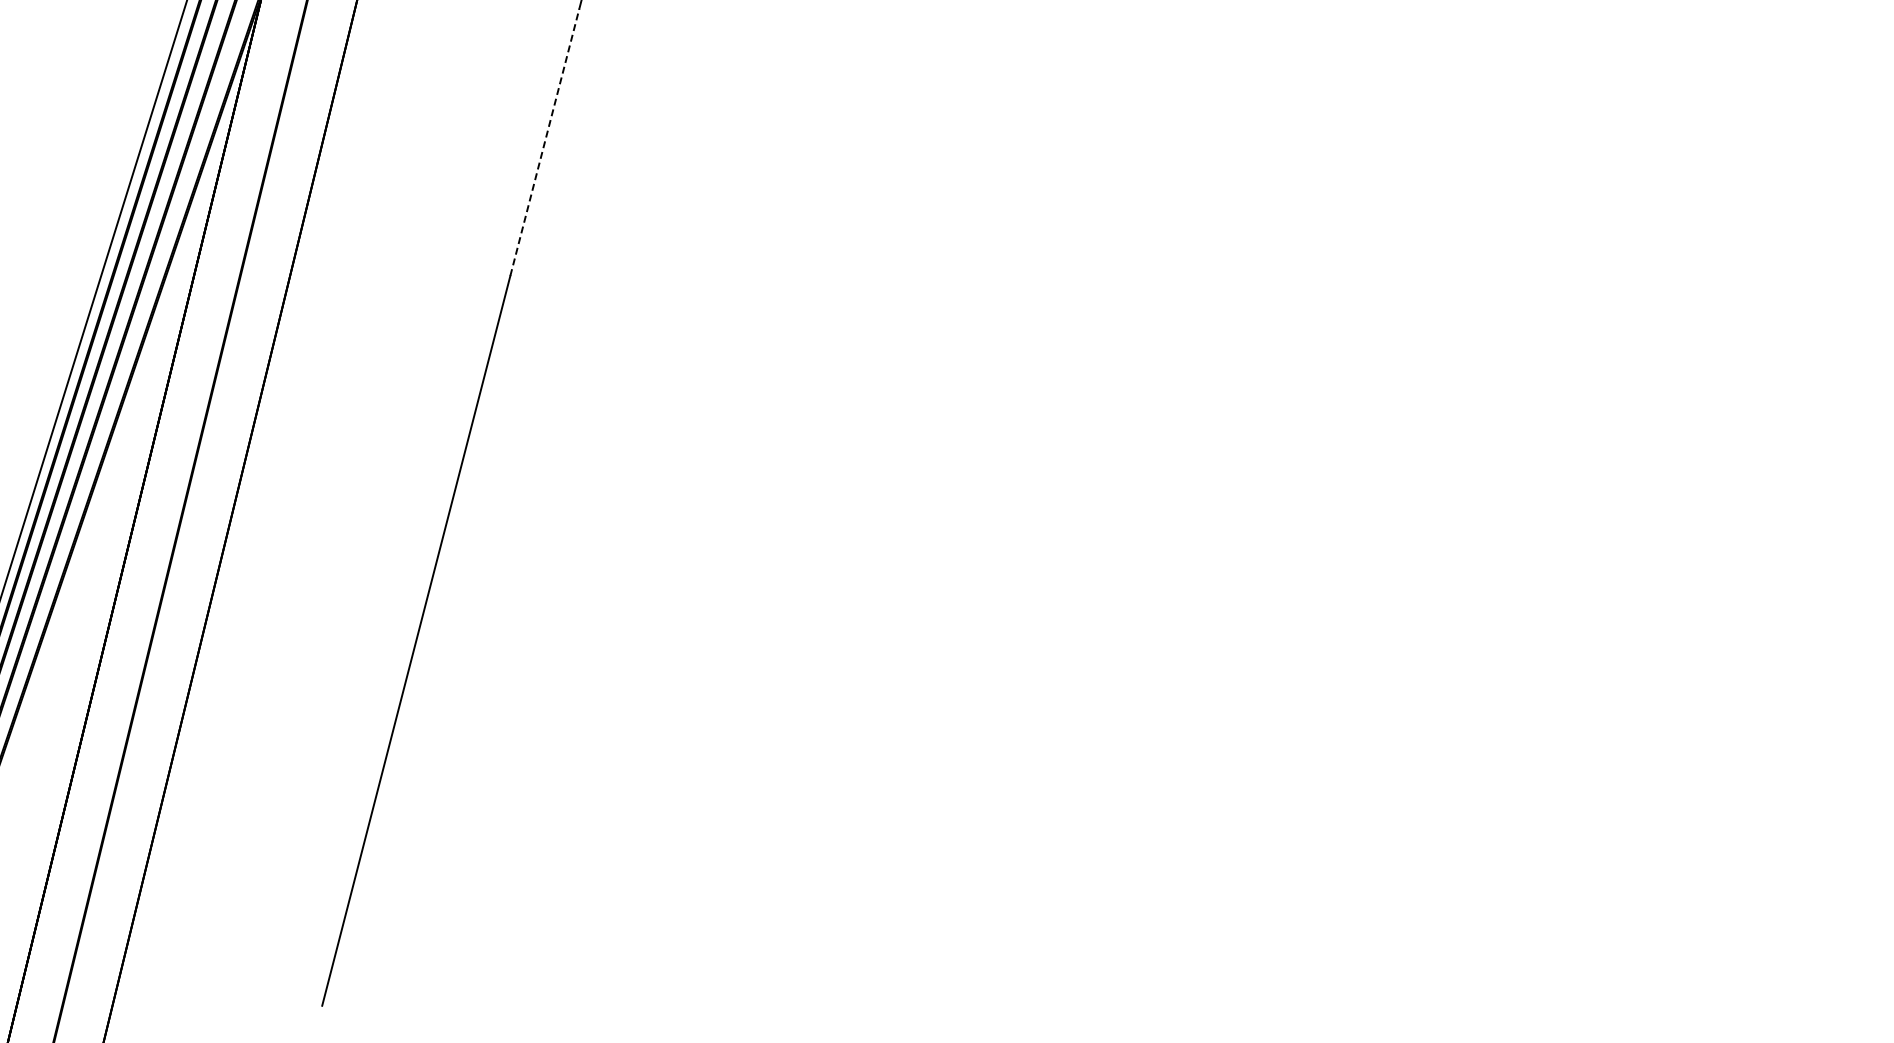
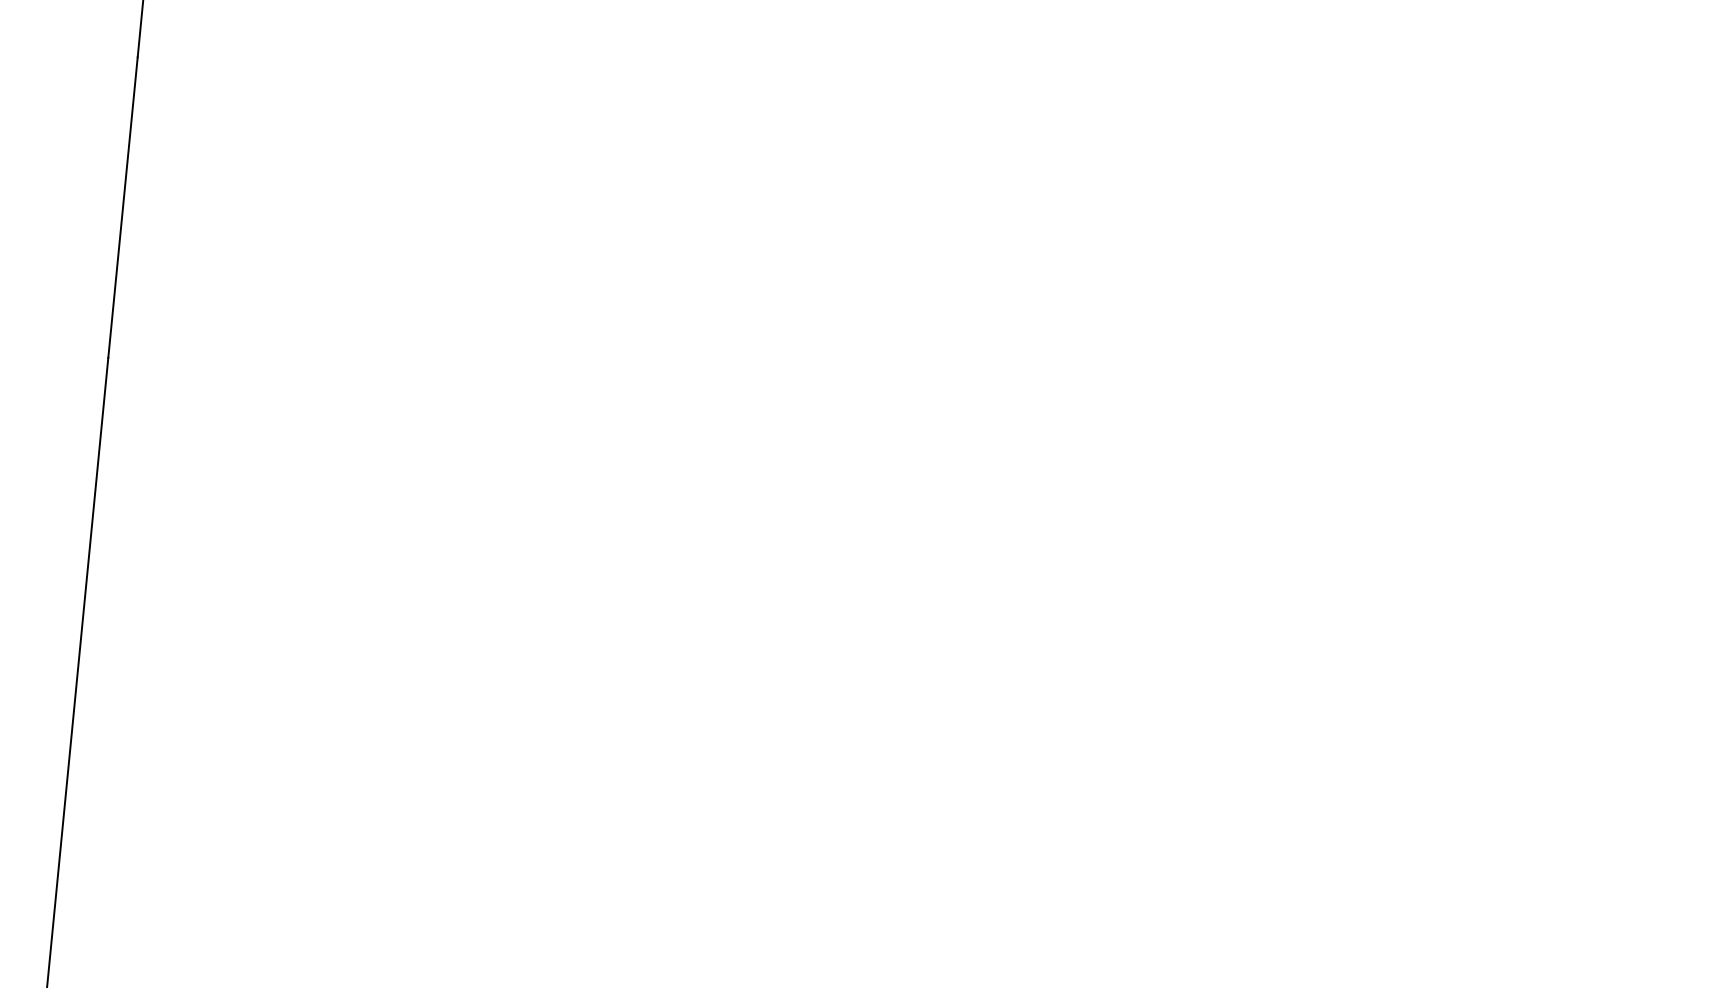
line: (544, 142) -> (122, 207), dashed -> solid

